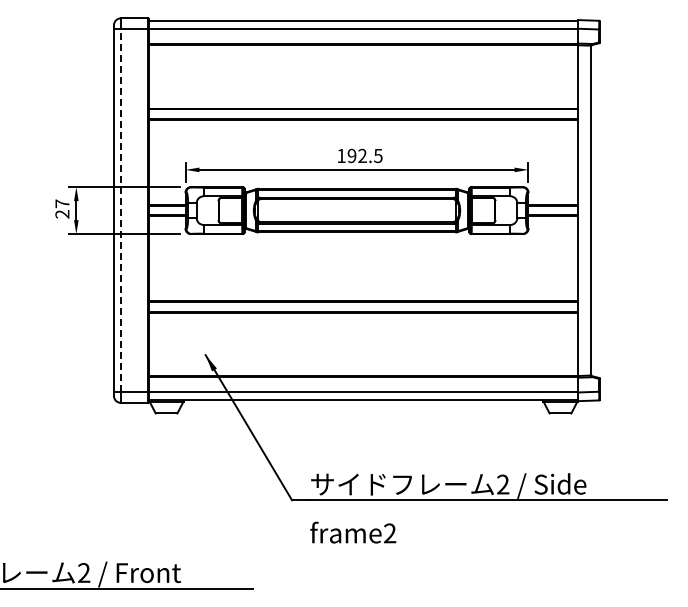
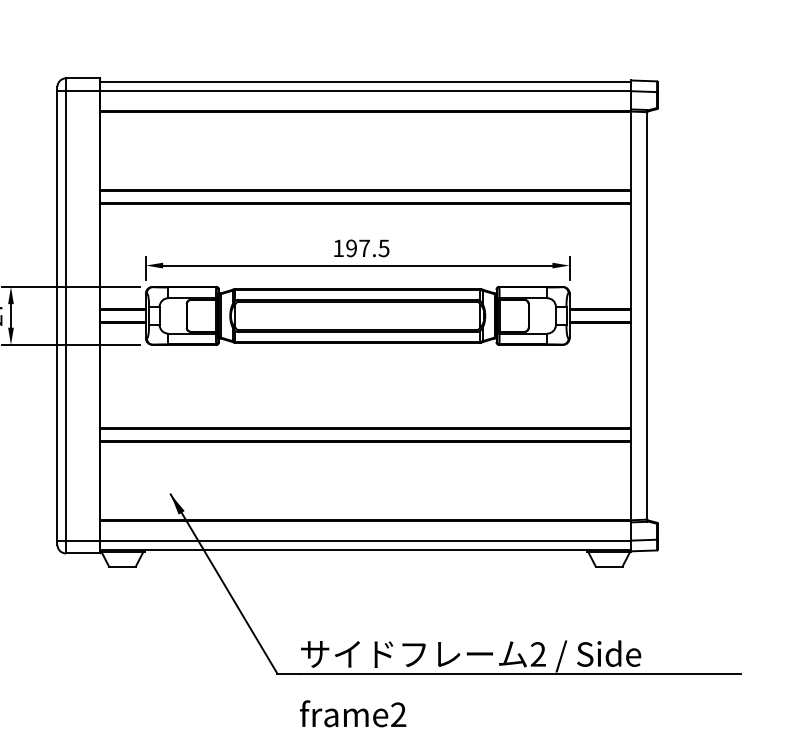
text: (362, 155) -> (364, 247), 192.5 -> 197.5
line: (120, 210) -> (65, 315), dashed -> solid

